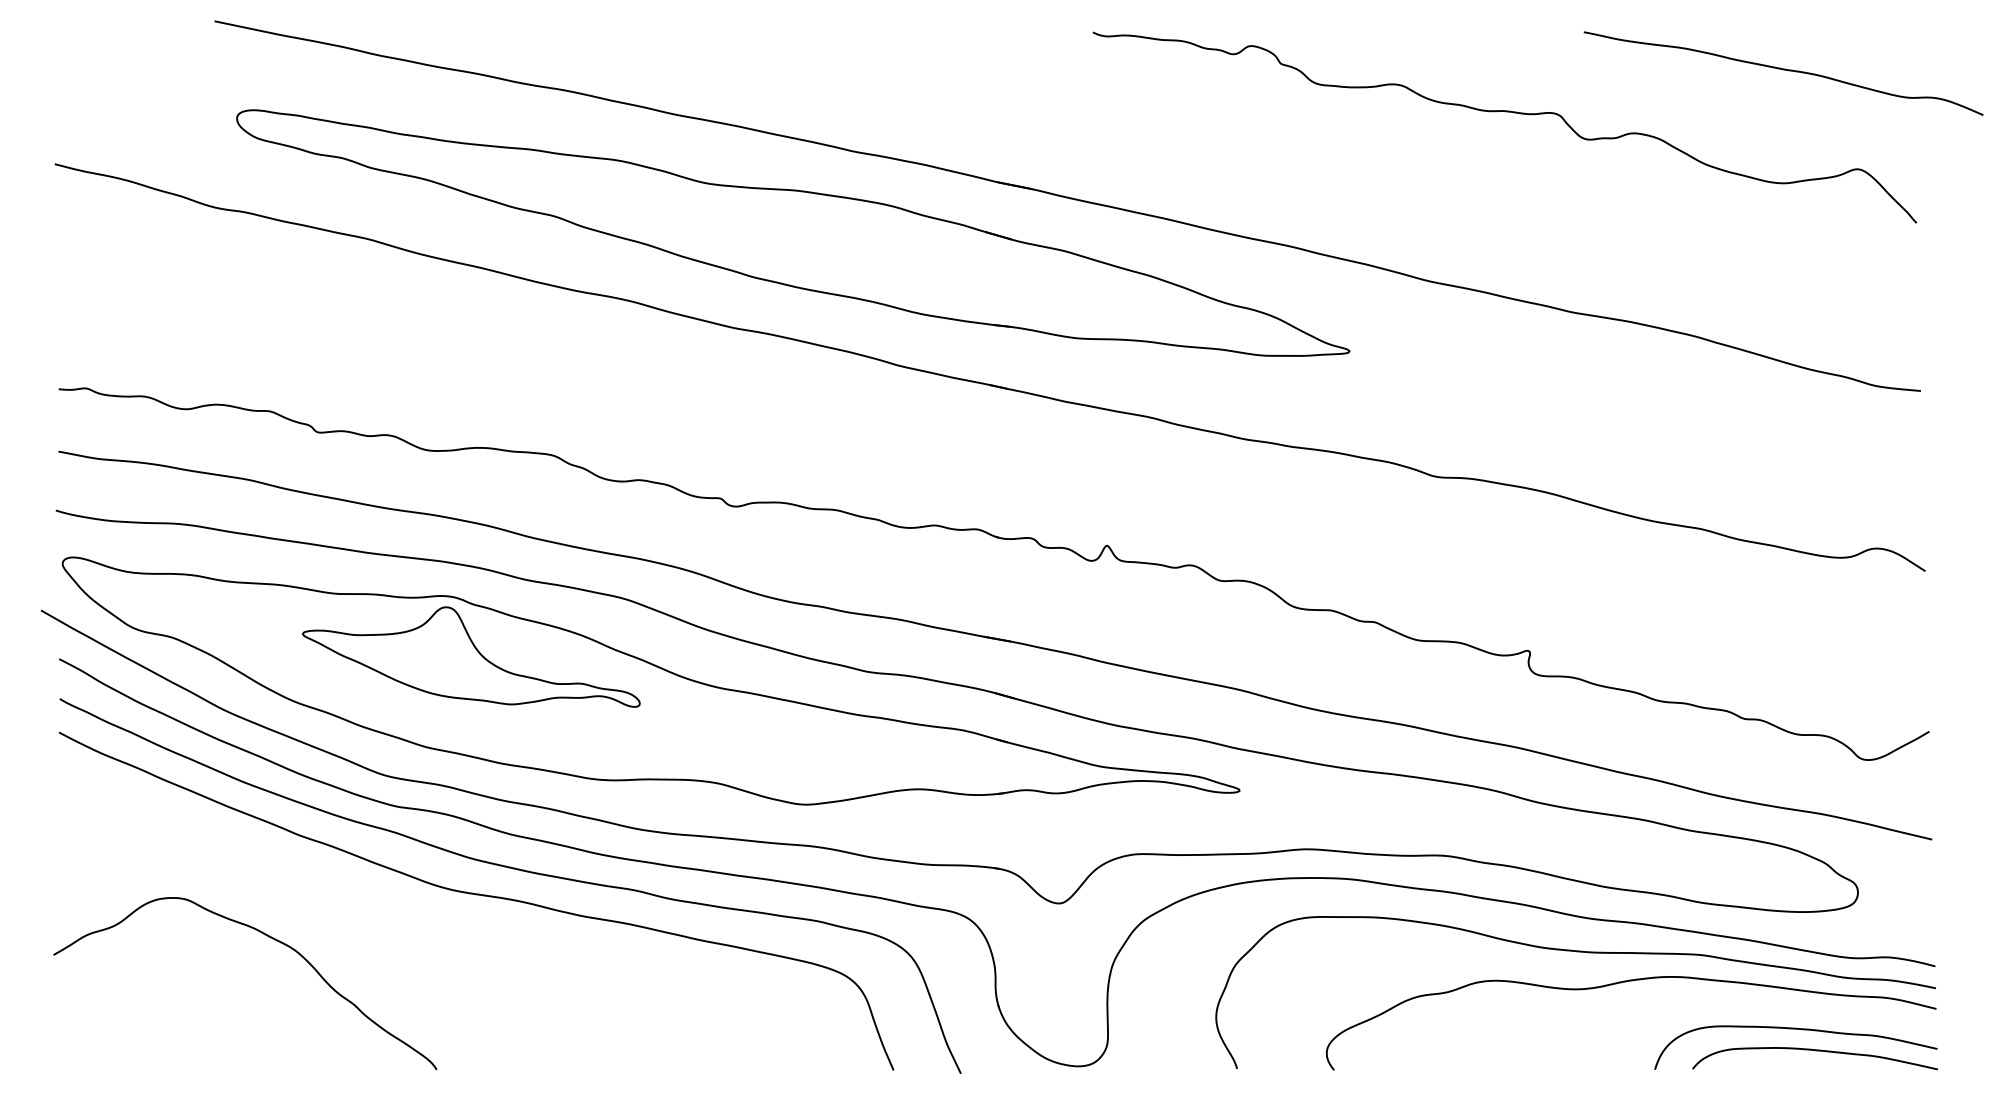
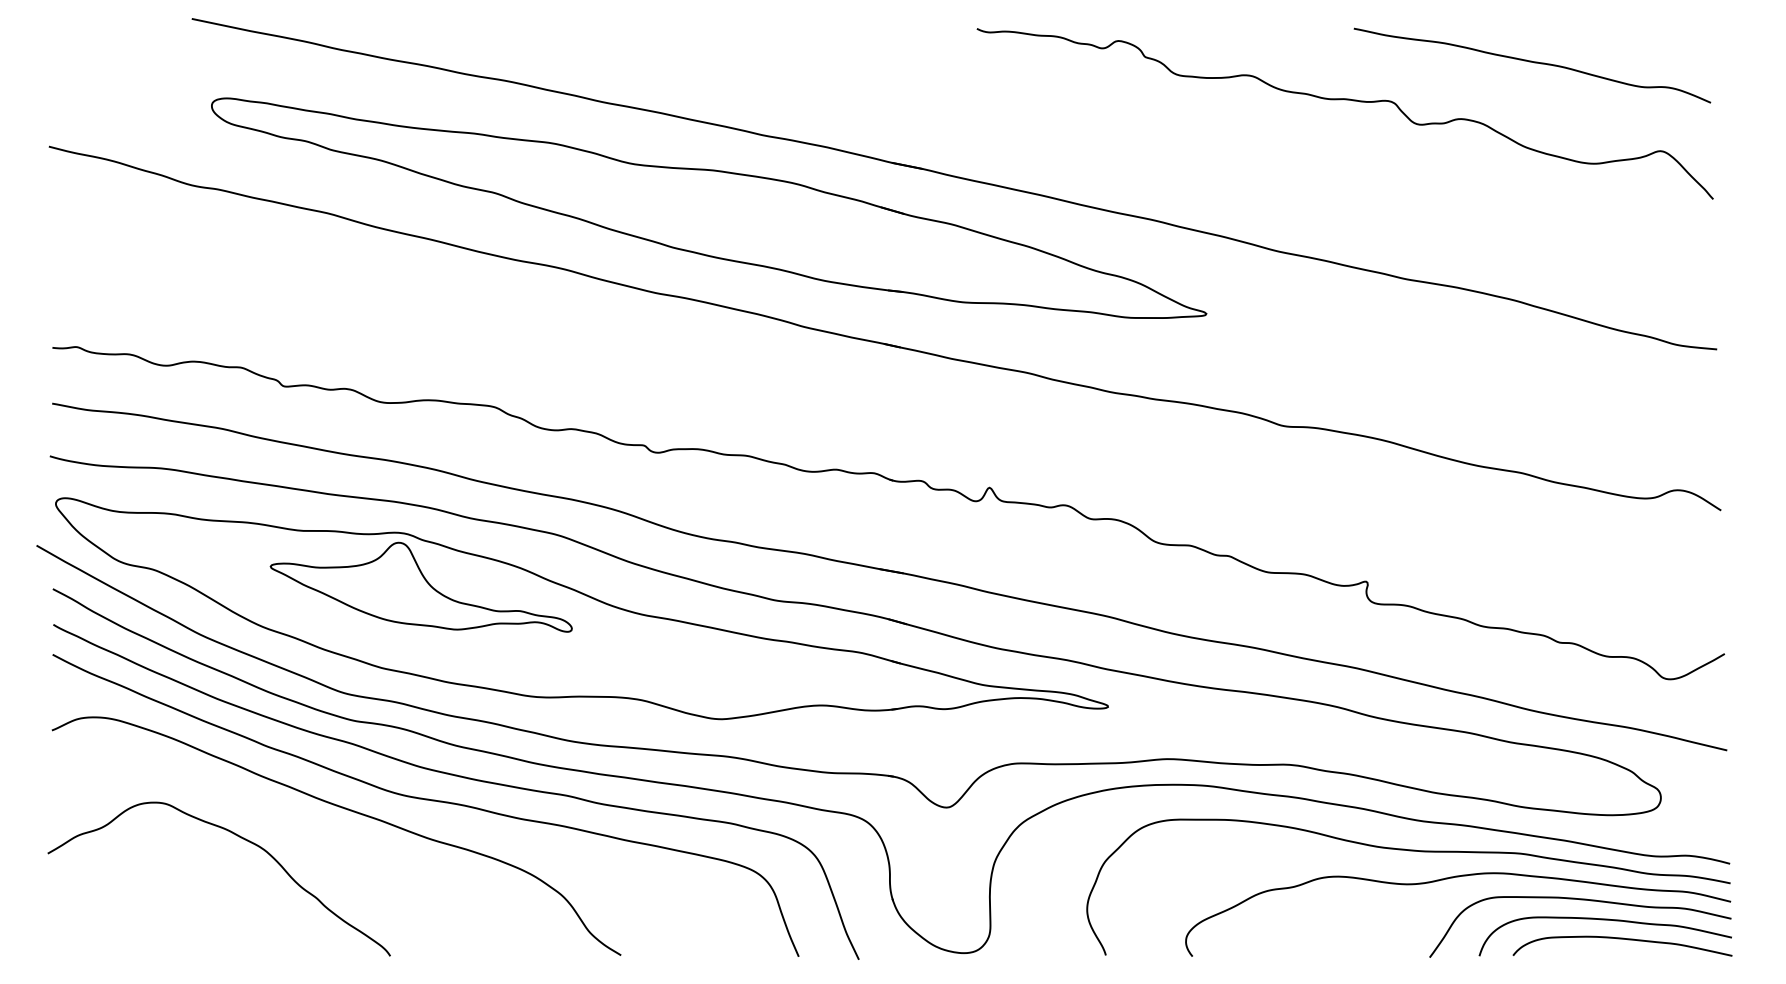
curve: (1785, 71) -> (1534, 63), moved
curve: (385, 905) -> (344, 809), added
curve: (1768, 1007) -> (1580, 900), added

